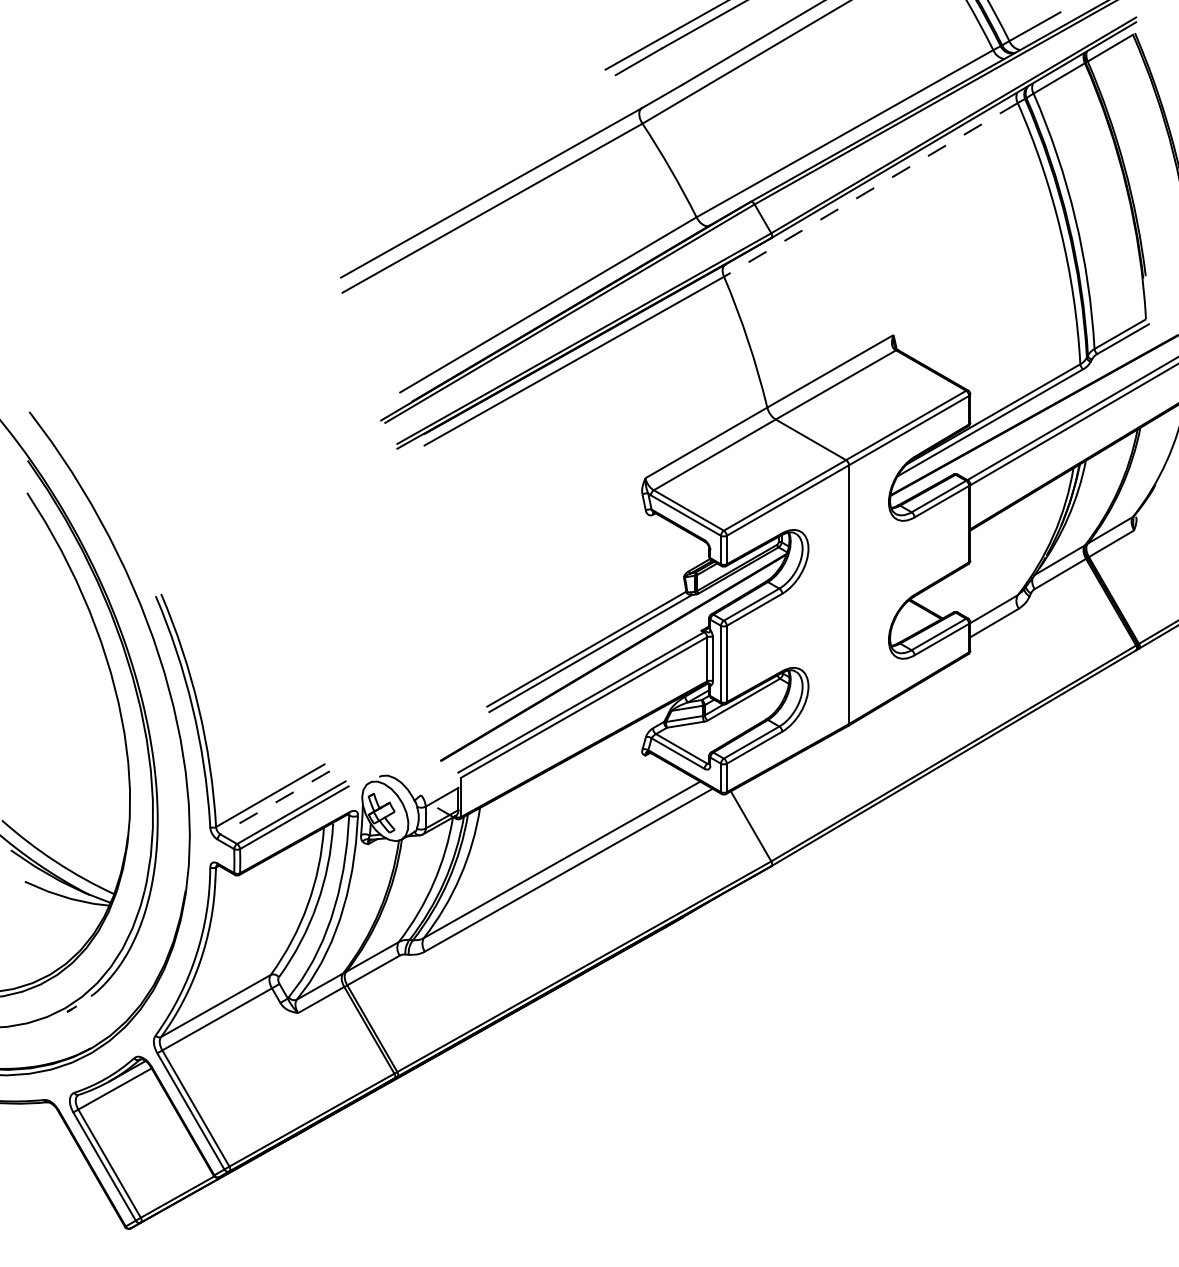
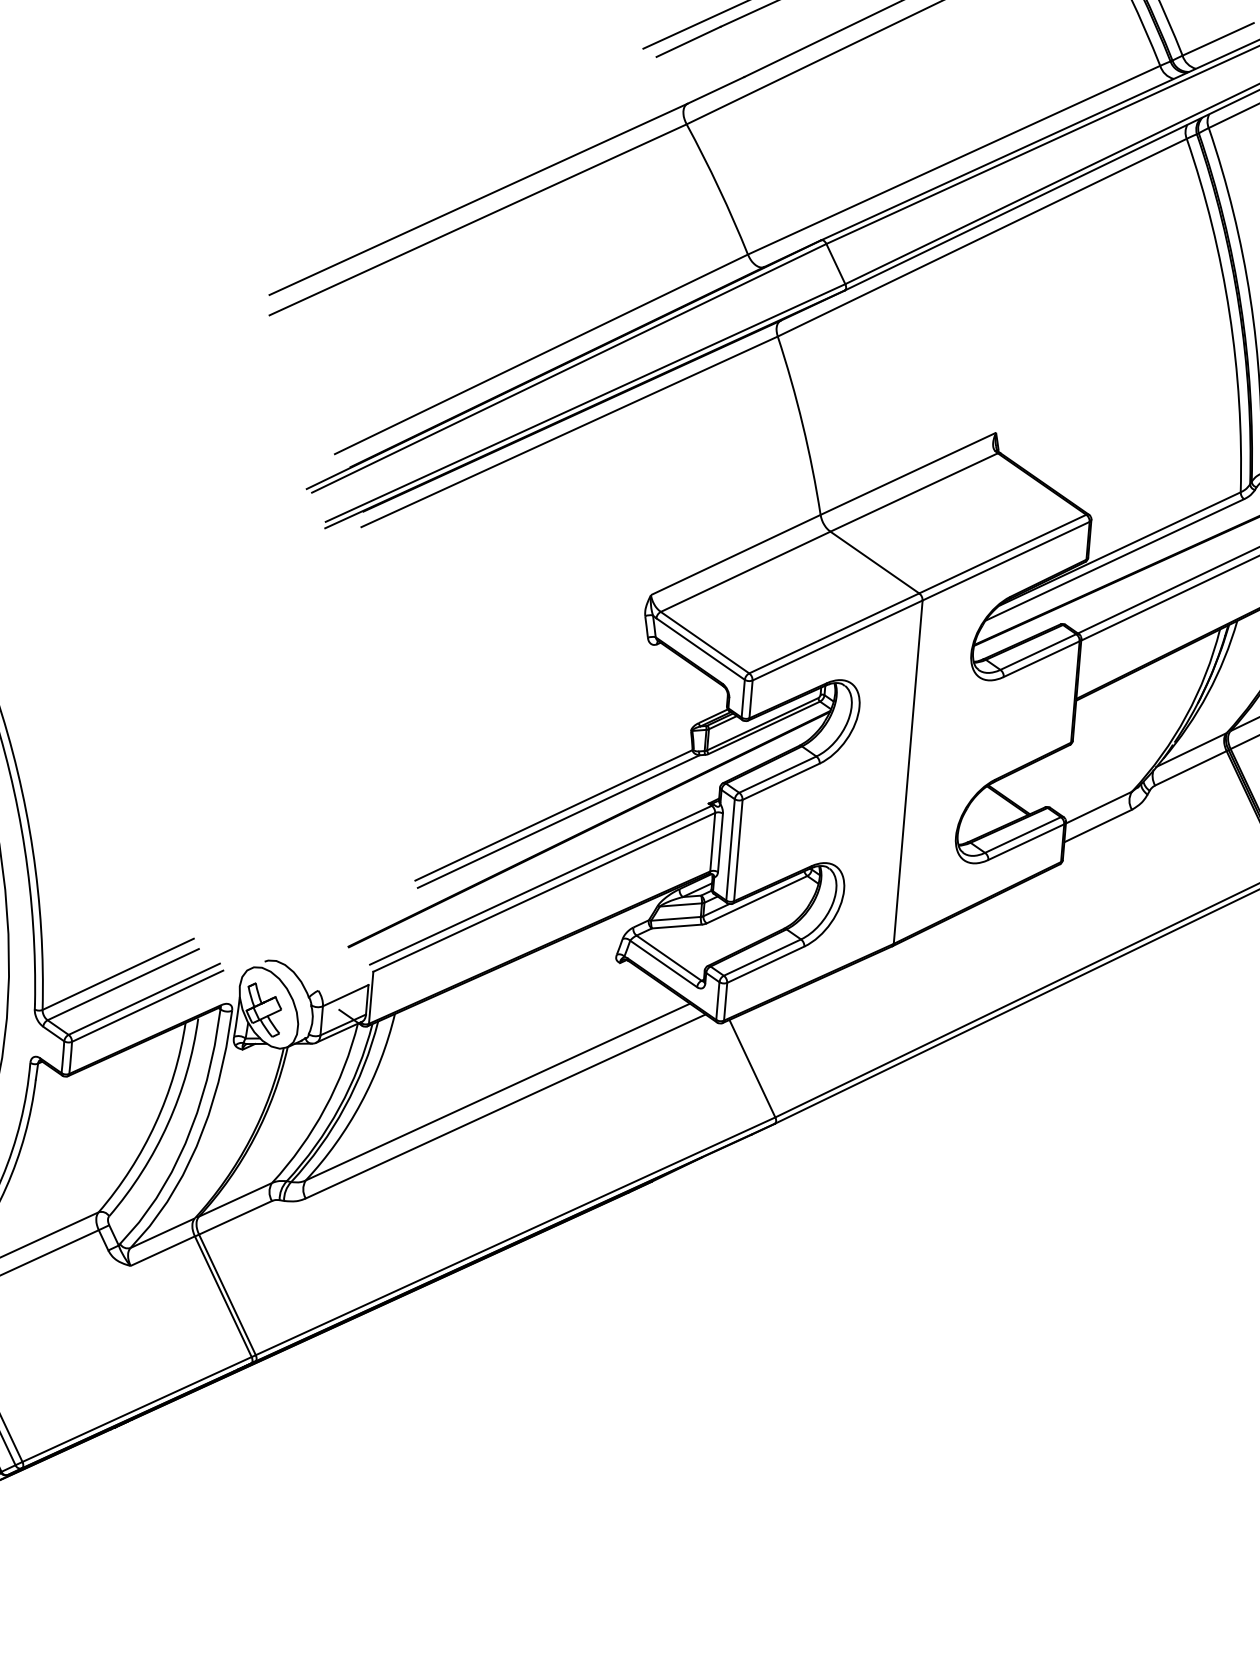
line: (871, 189) -> (983, 237), dashed -> solid
line: (274, 803) -> (122, 985), dashed -> solid

